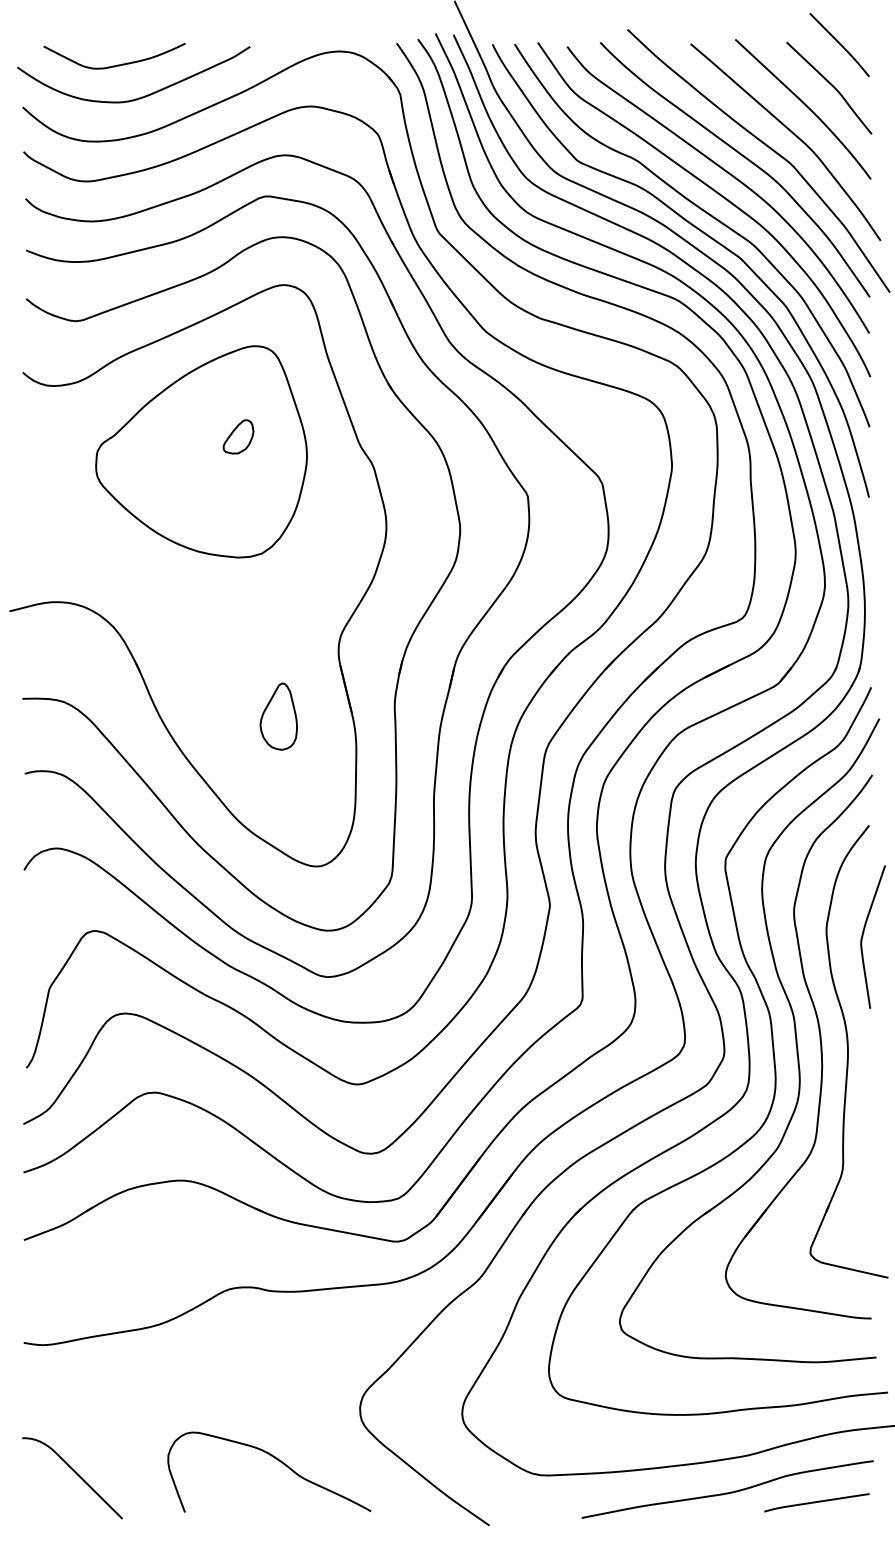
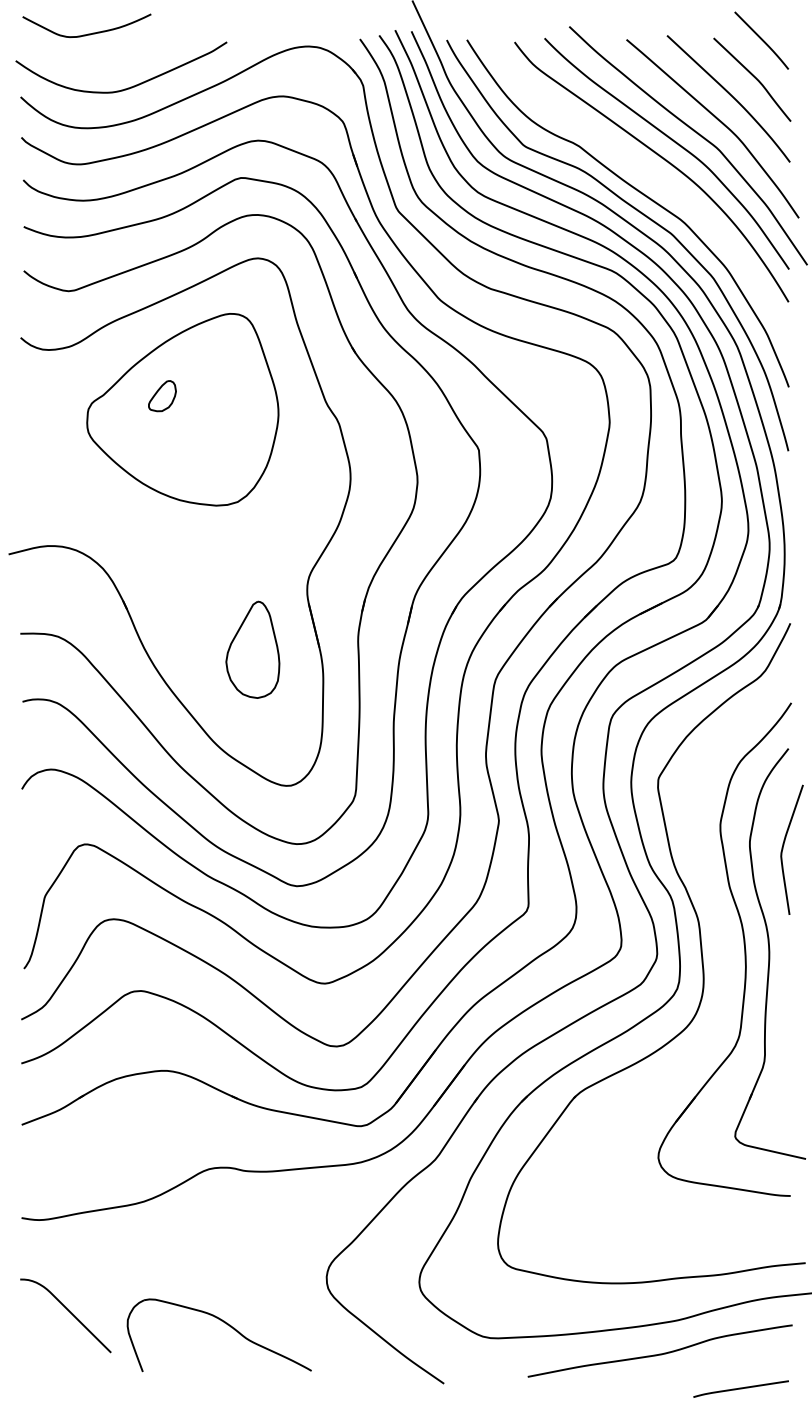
curve: (116, 64) -> (88, 33), moved
curve: (714, 192) -> (648, 174), removed
part: (238, 437) -> (162, 396), moved
part: (278, 716) -> (252, 649), size x1.6
part: (794, 1031) -> (720, 935), removed
part: (274, 1459) -> (224, 1323), moved
curve: (75, 1473) -> (68, 1311), moved
line: (816, 1502) -> (740, 1388), moved

